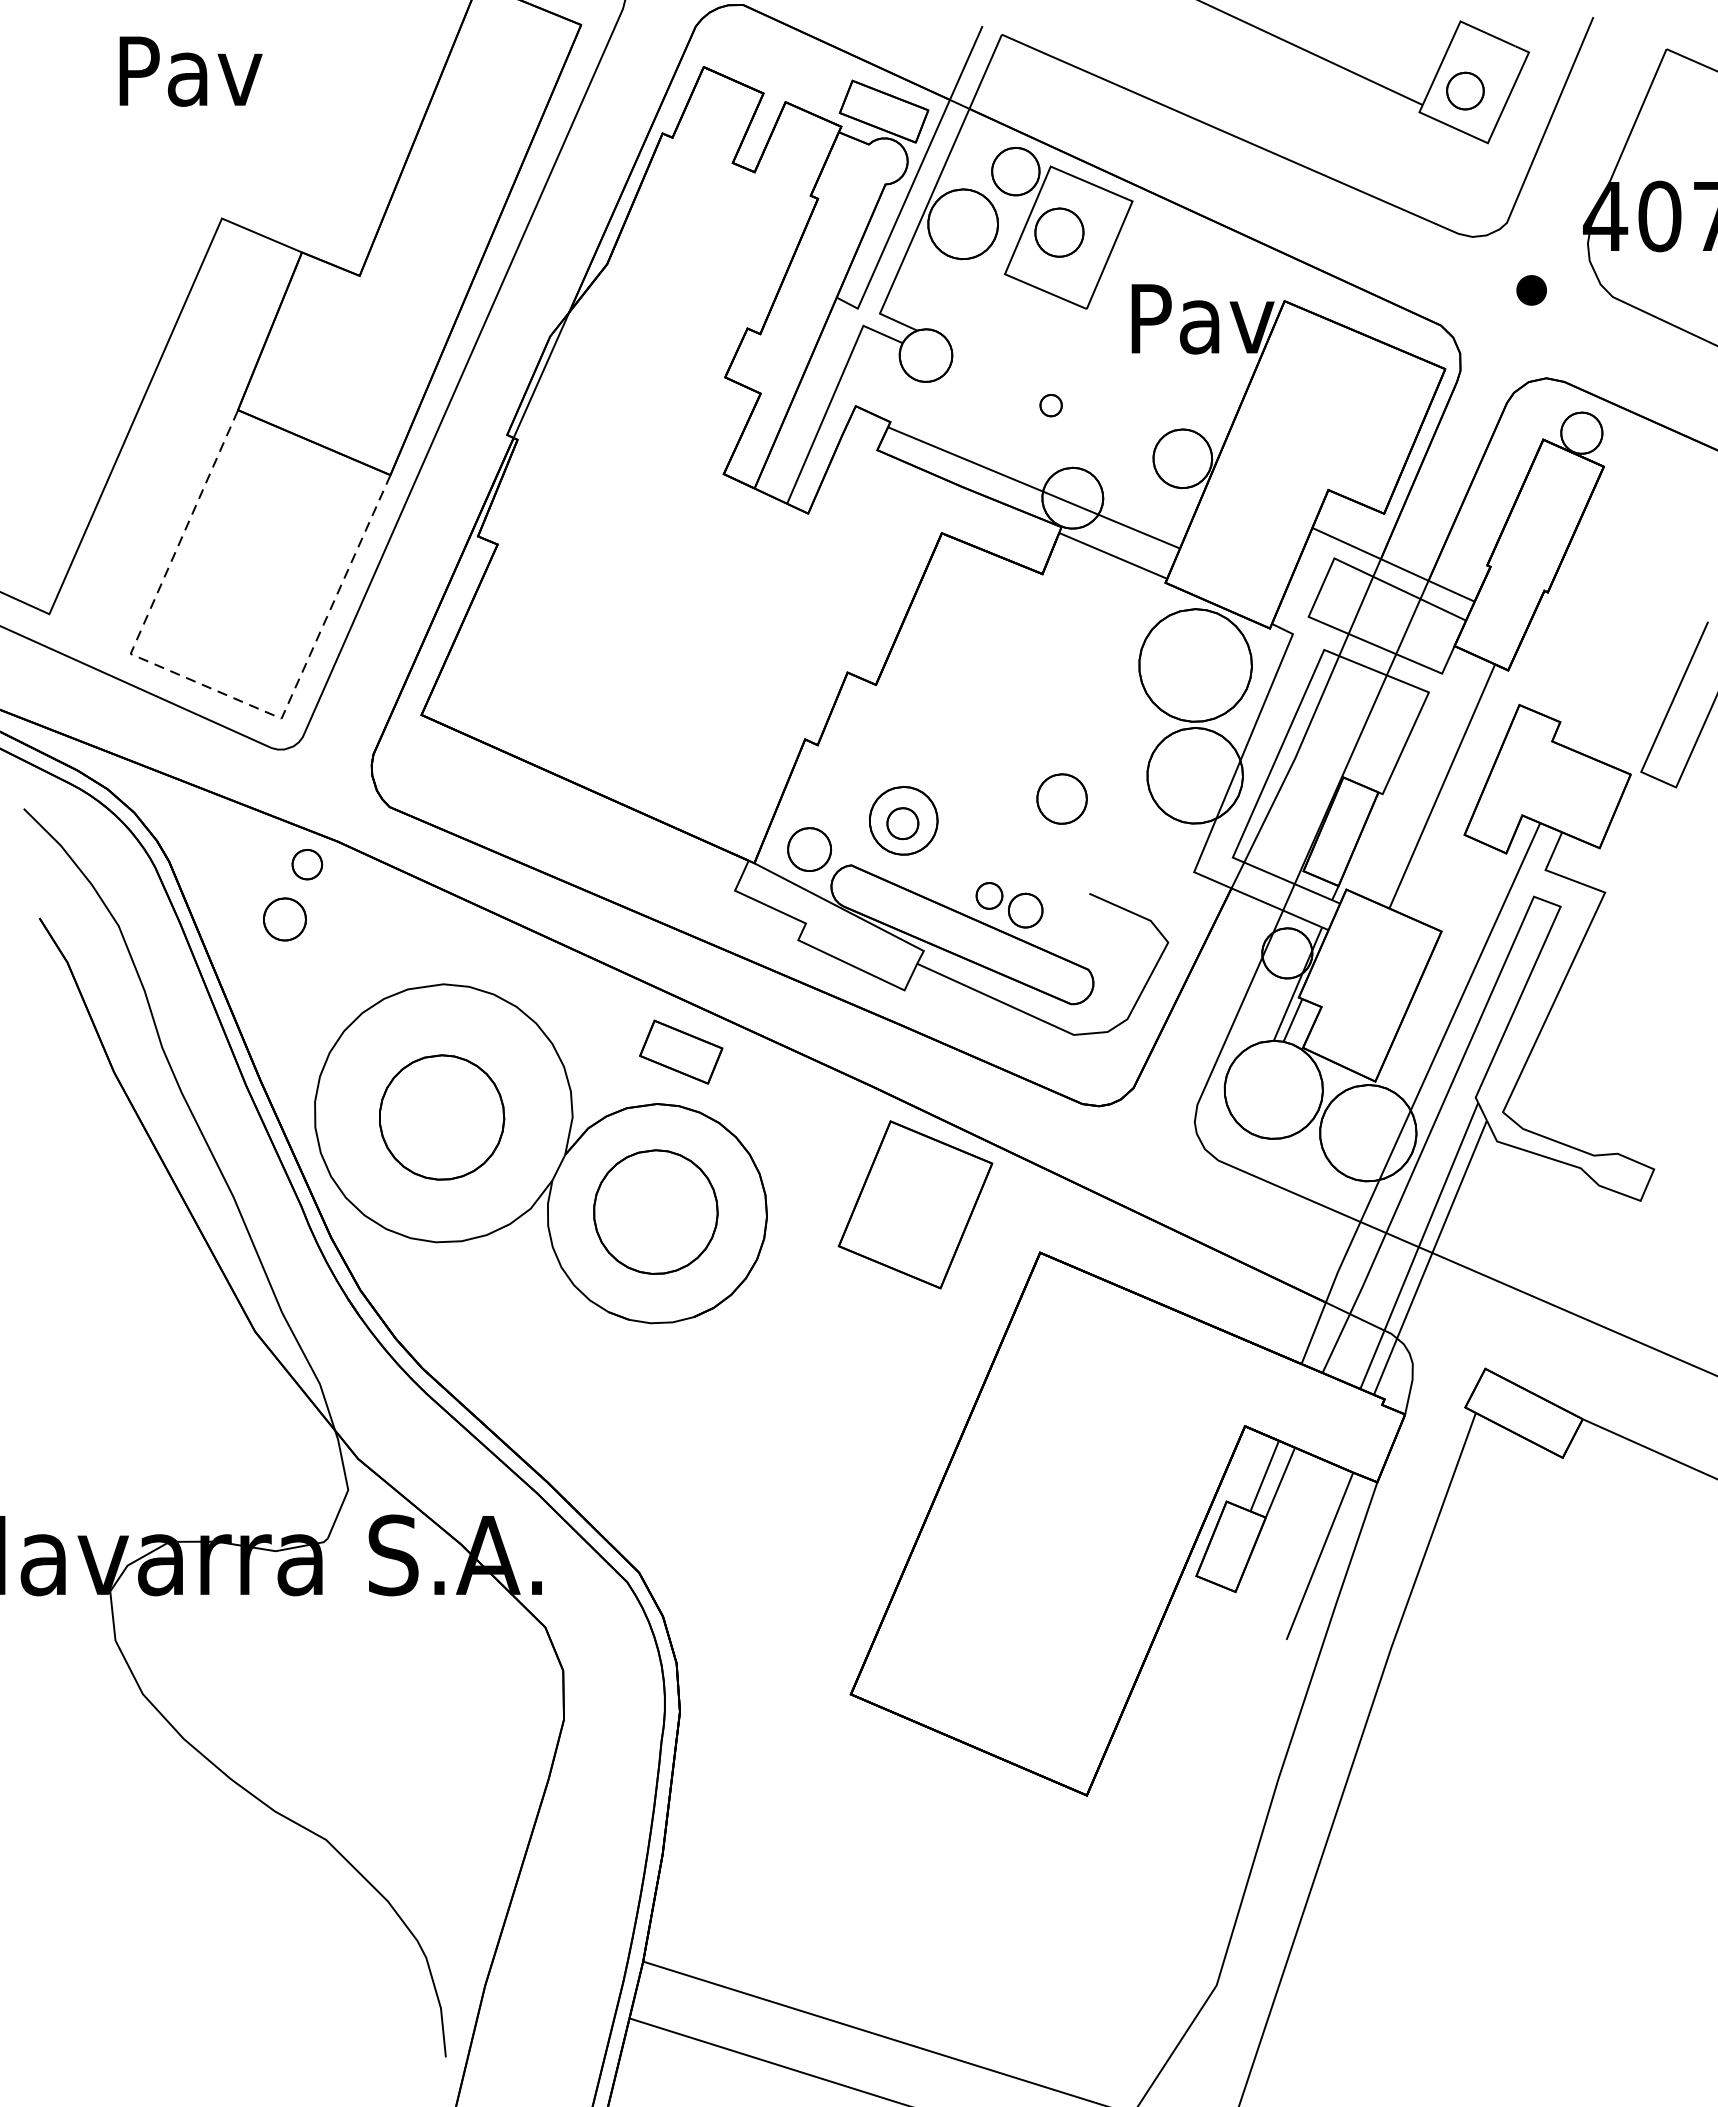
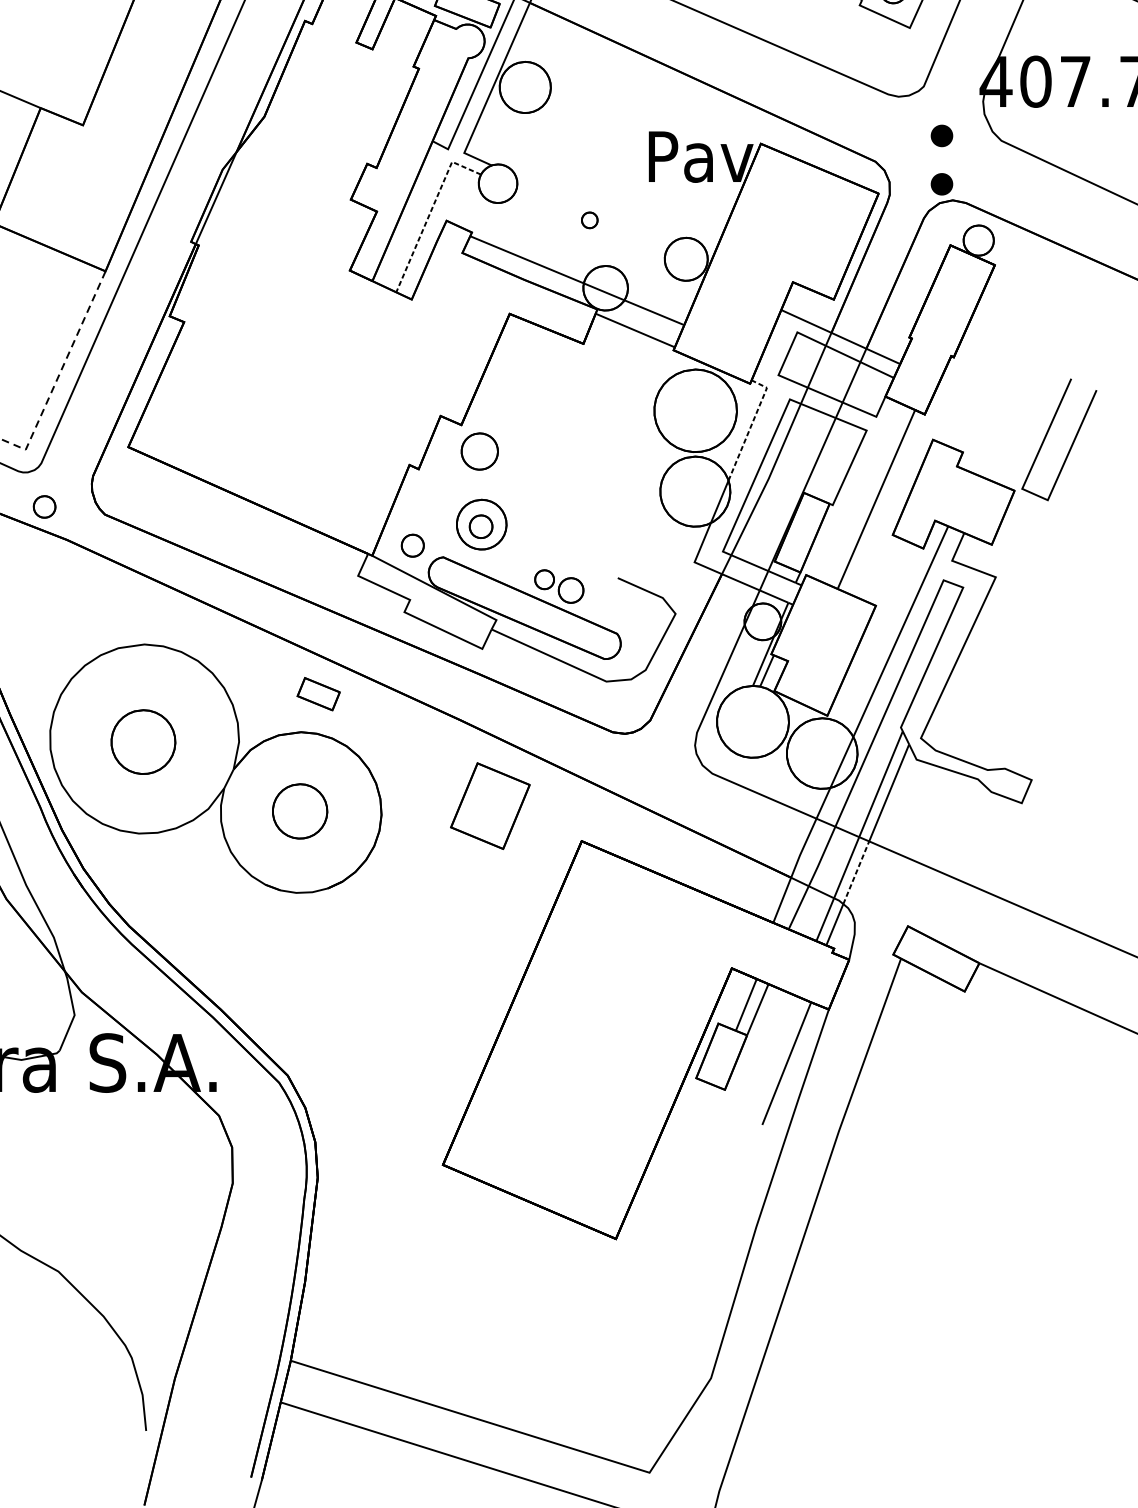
part: (1062, 227) -> (598, 89), removed
part: (1531, 356) -> (941, 184), added
line: (833, 394) -> (430, 212), solid -> dashed
line: (1271, 685) -> (751, 425), solid -> dashed
part: (1061, 798) -> (479, 451), moved
part: (809, 849) -> (412, 545), size x0.7
part: (307, 864) -> (44, 506), moved
part: (284, 919) -> (27, 596), removed
part: (681, 1051) -> (318, 693), size x0.7
part: (442, 1117) -> (143, 742), size x0.7
part: (915, 1204) -> (490, 805), size x0.7
part: (655, 1211) -> (299, 811), size x0.6
line: (1414, 1295) -> (856, 872), solid -> dashed

